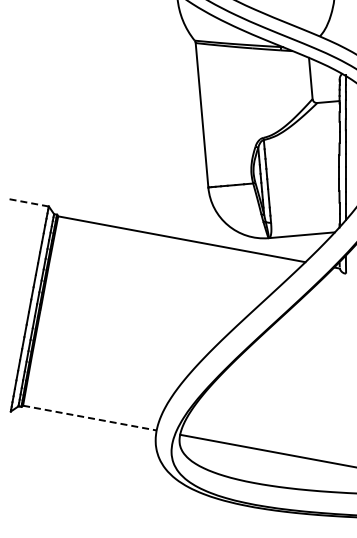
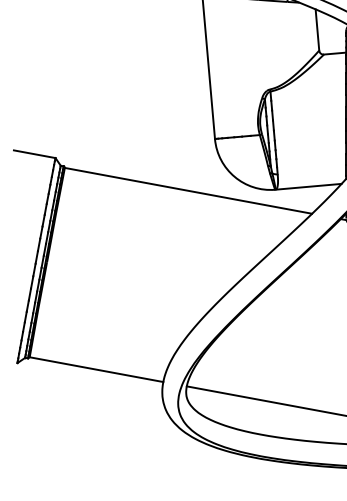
line: (27, 202) -> (34, 154), dashed -> solid
line: (89, 418) -> (96, 370), dashed -> solid

